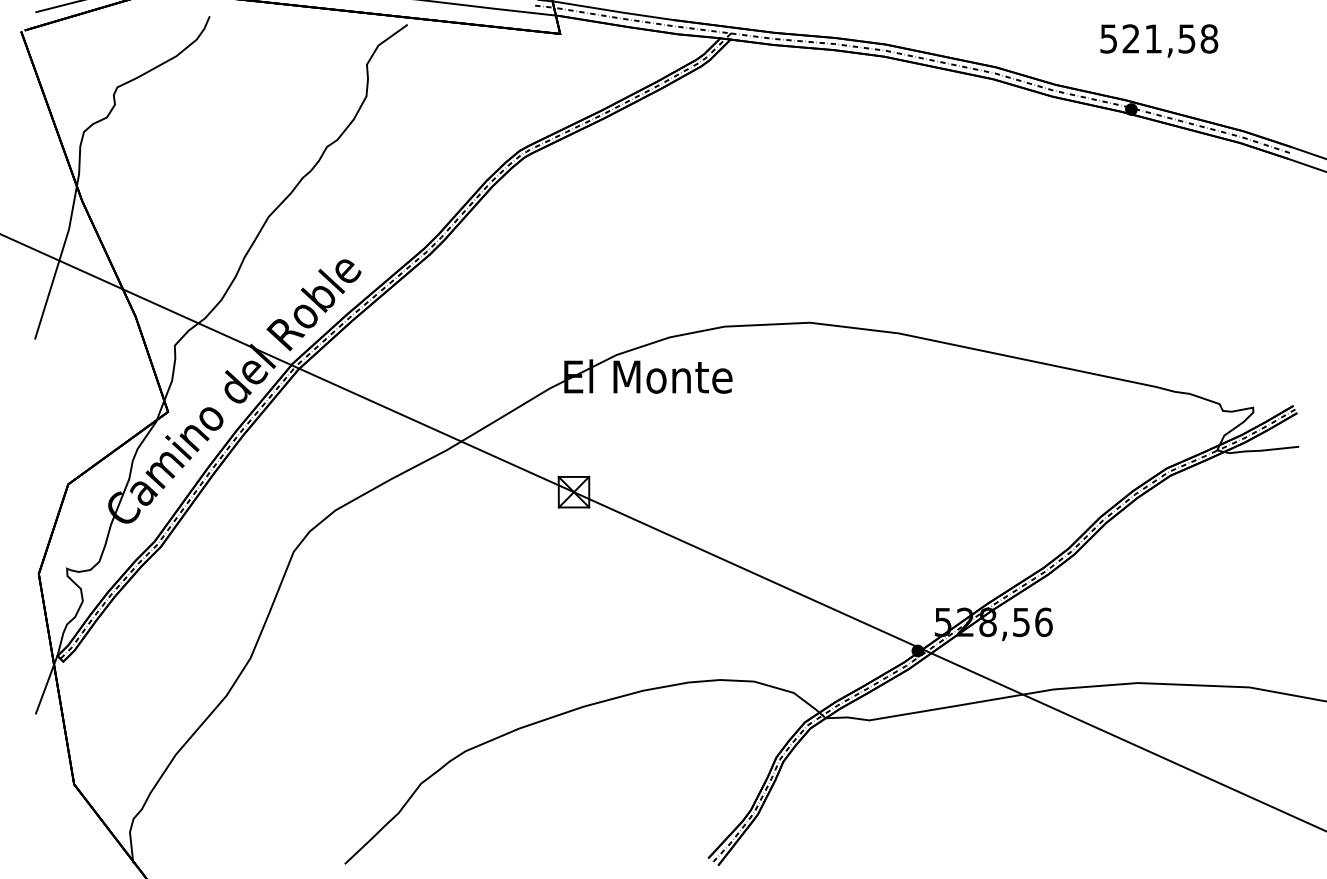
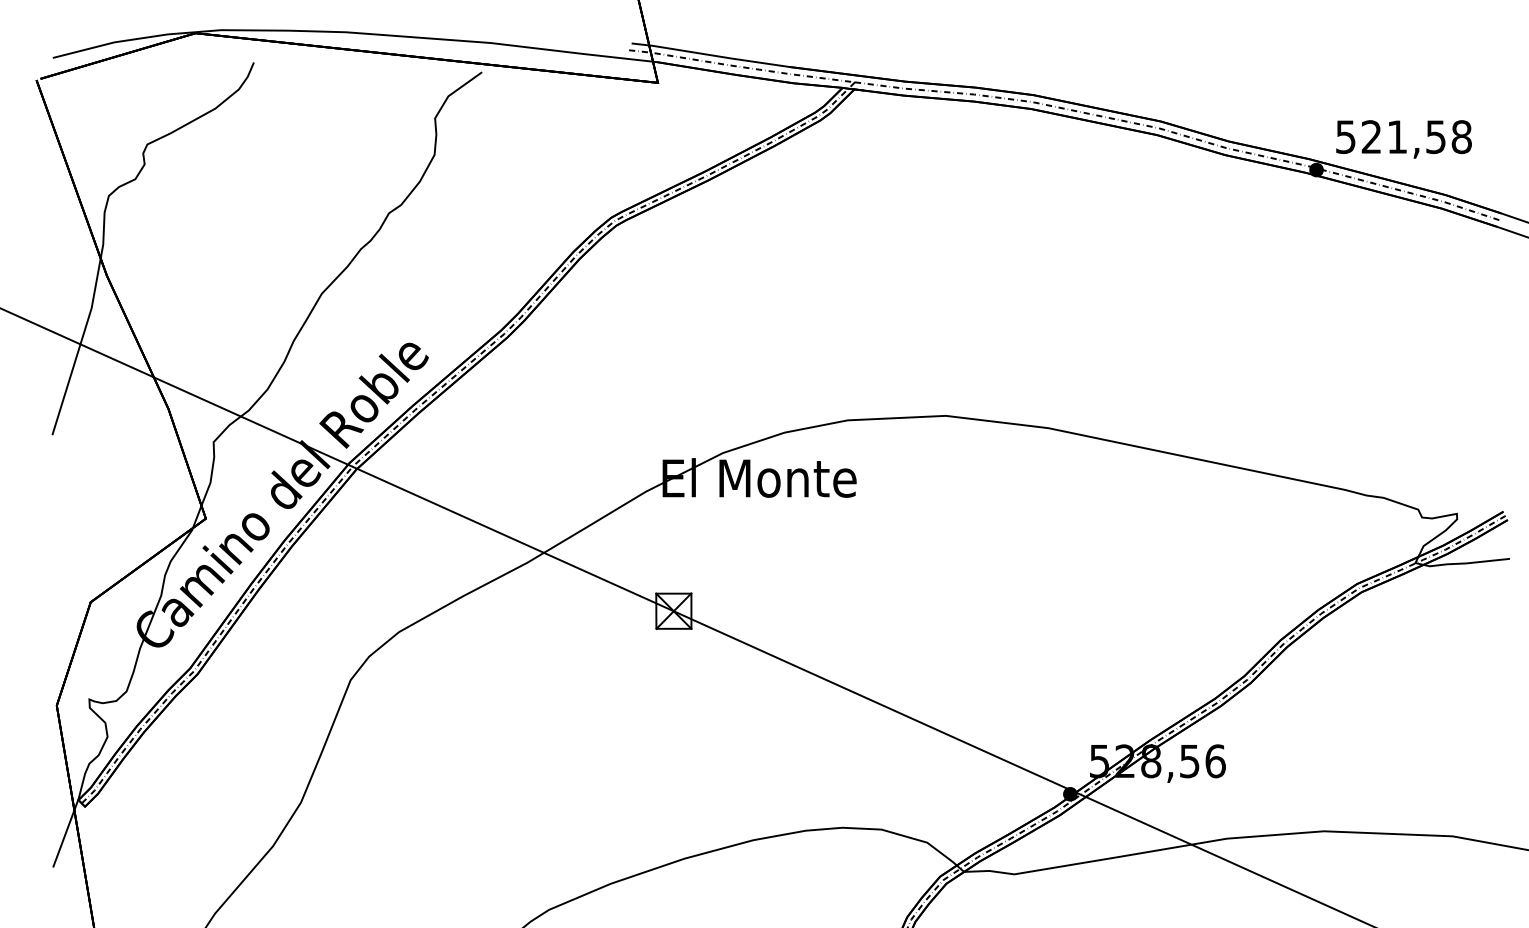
text: (1159, 40) -> (1404, 138), moved

